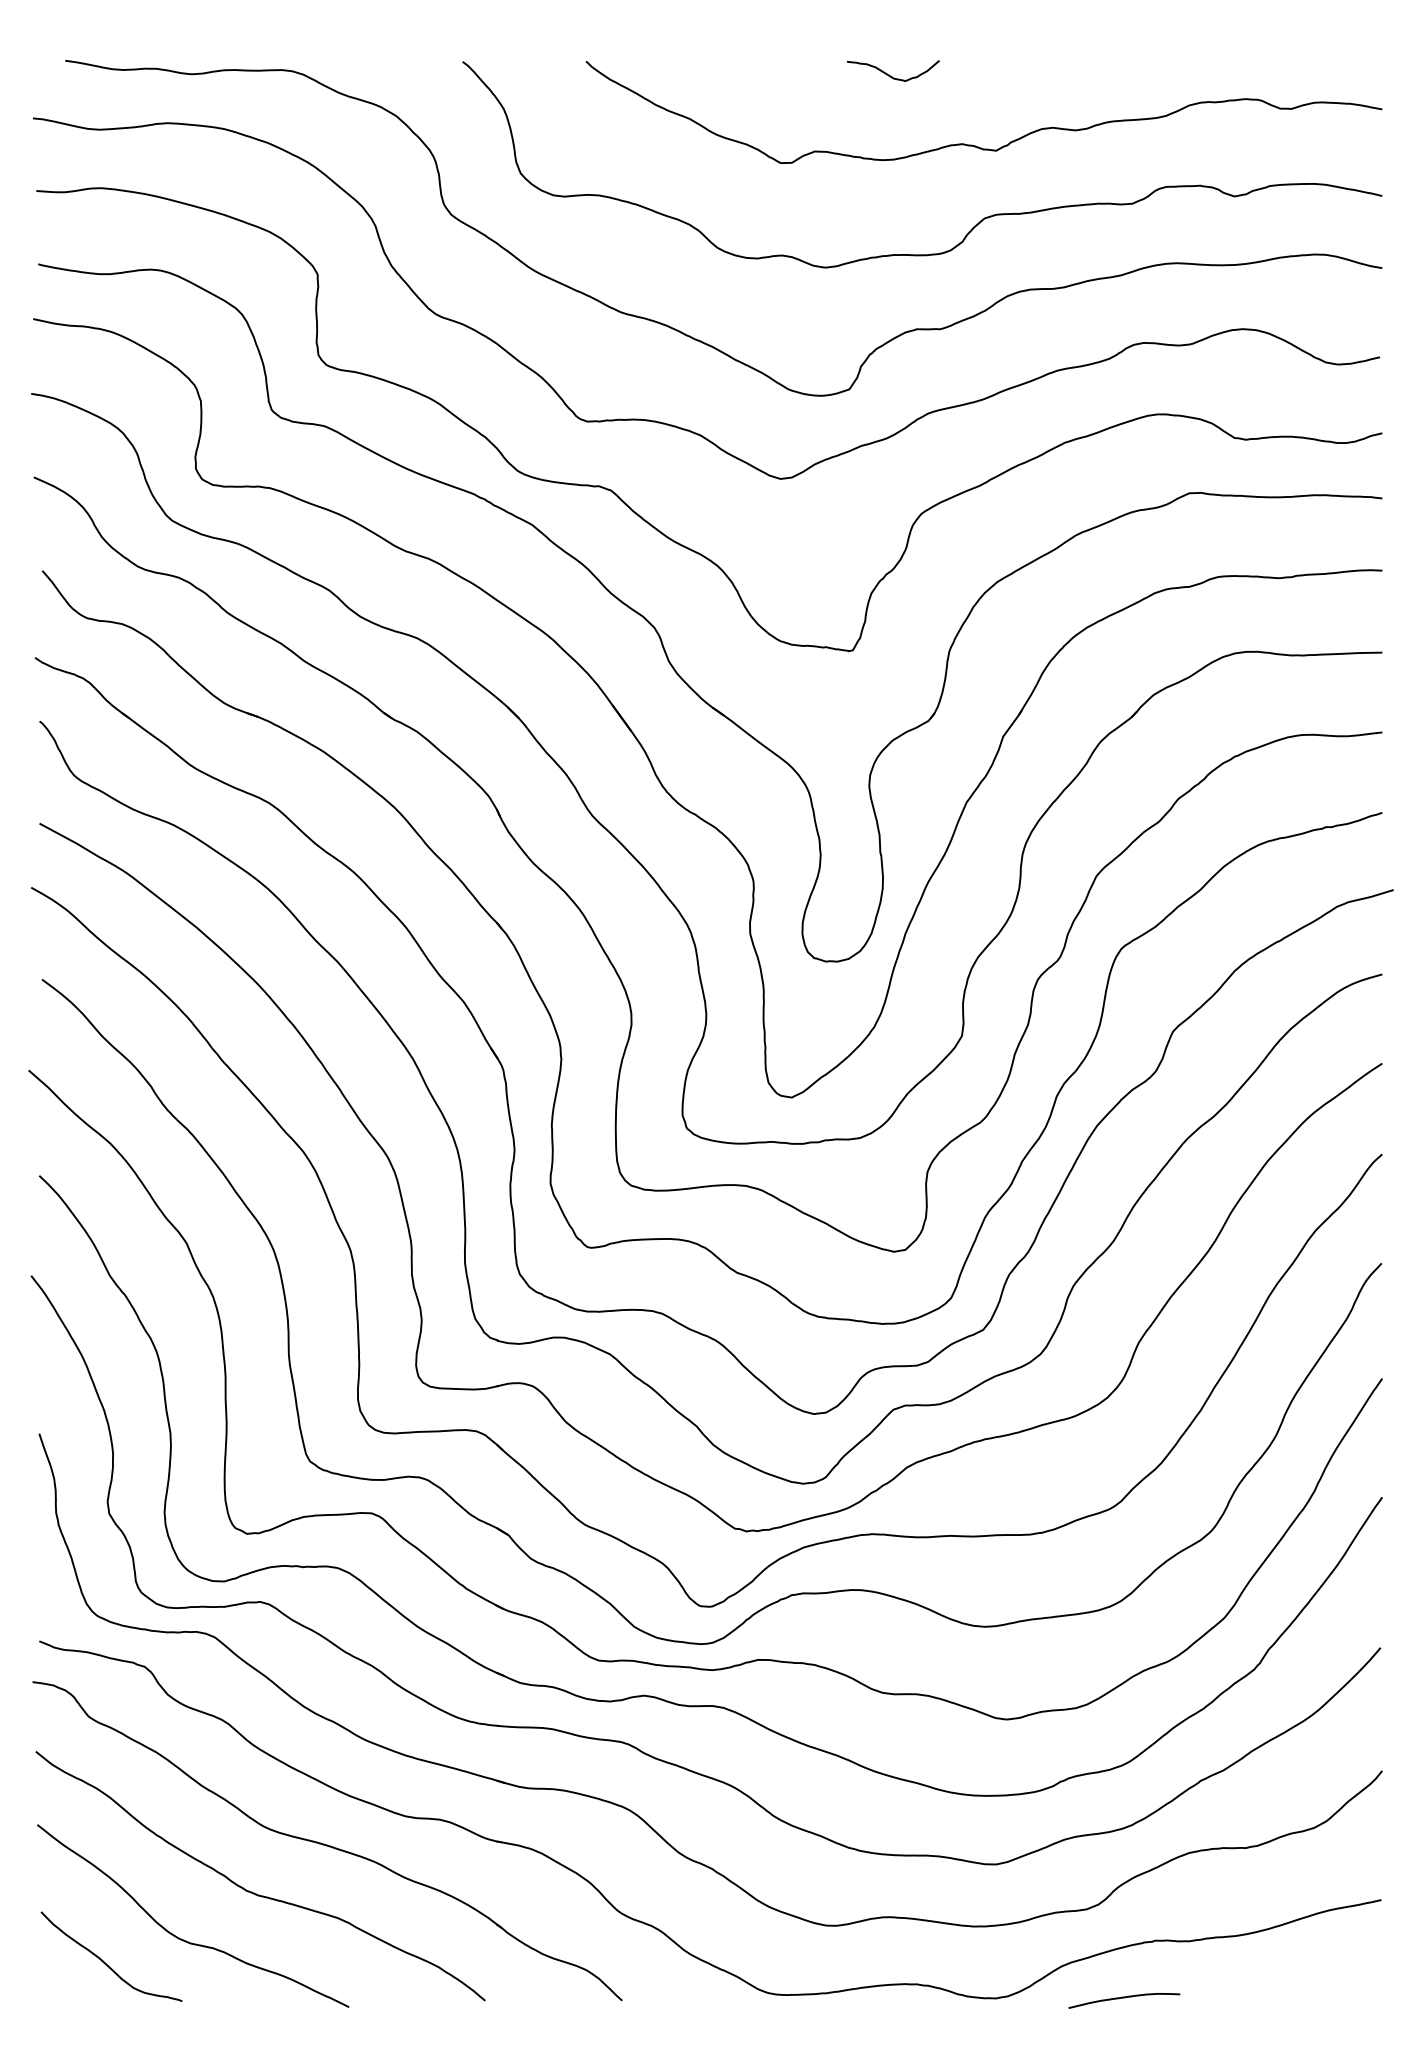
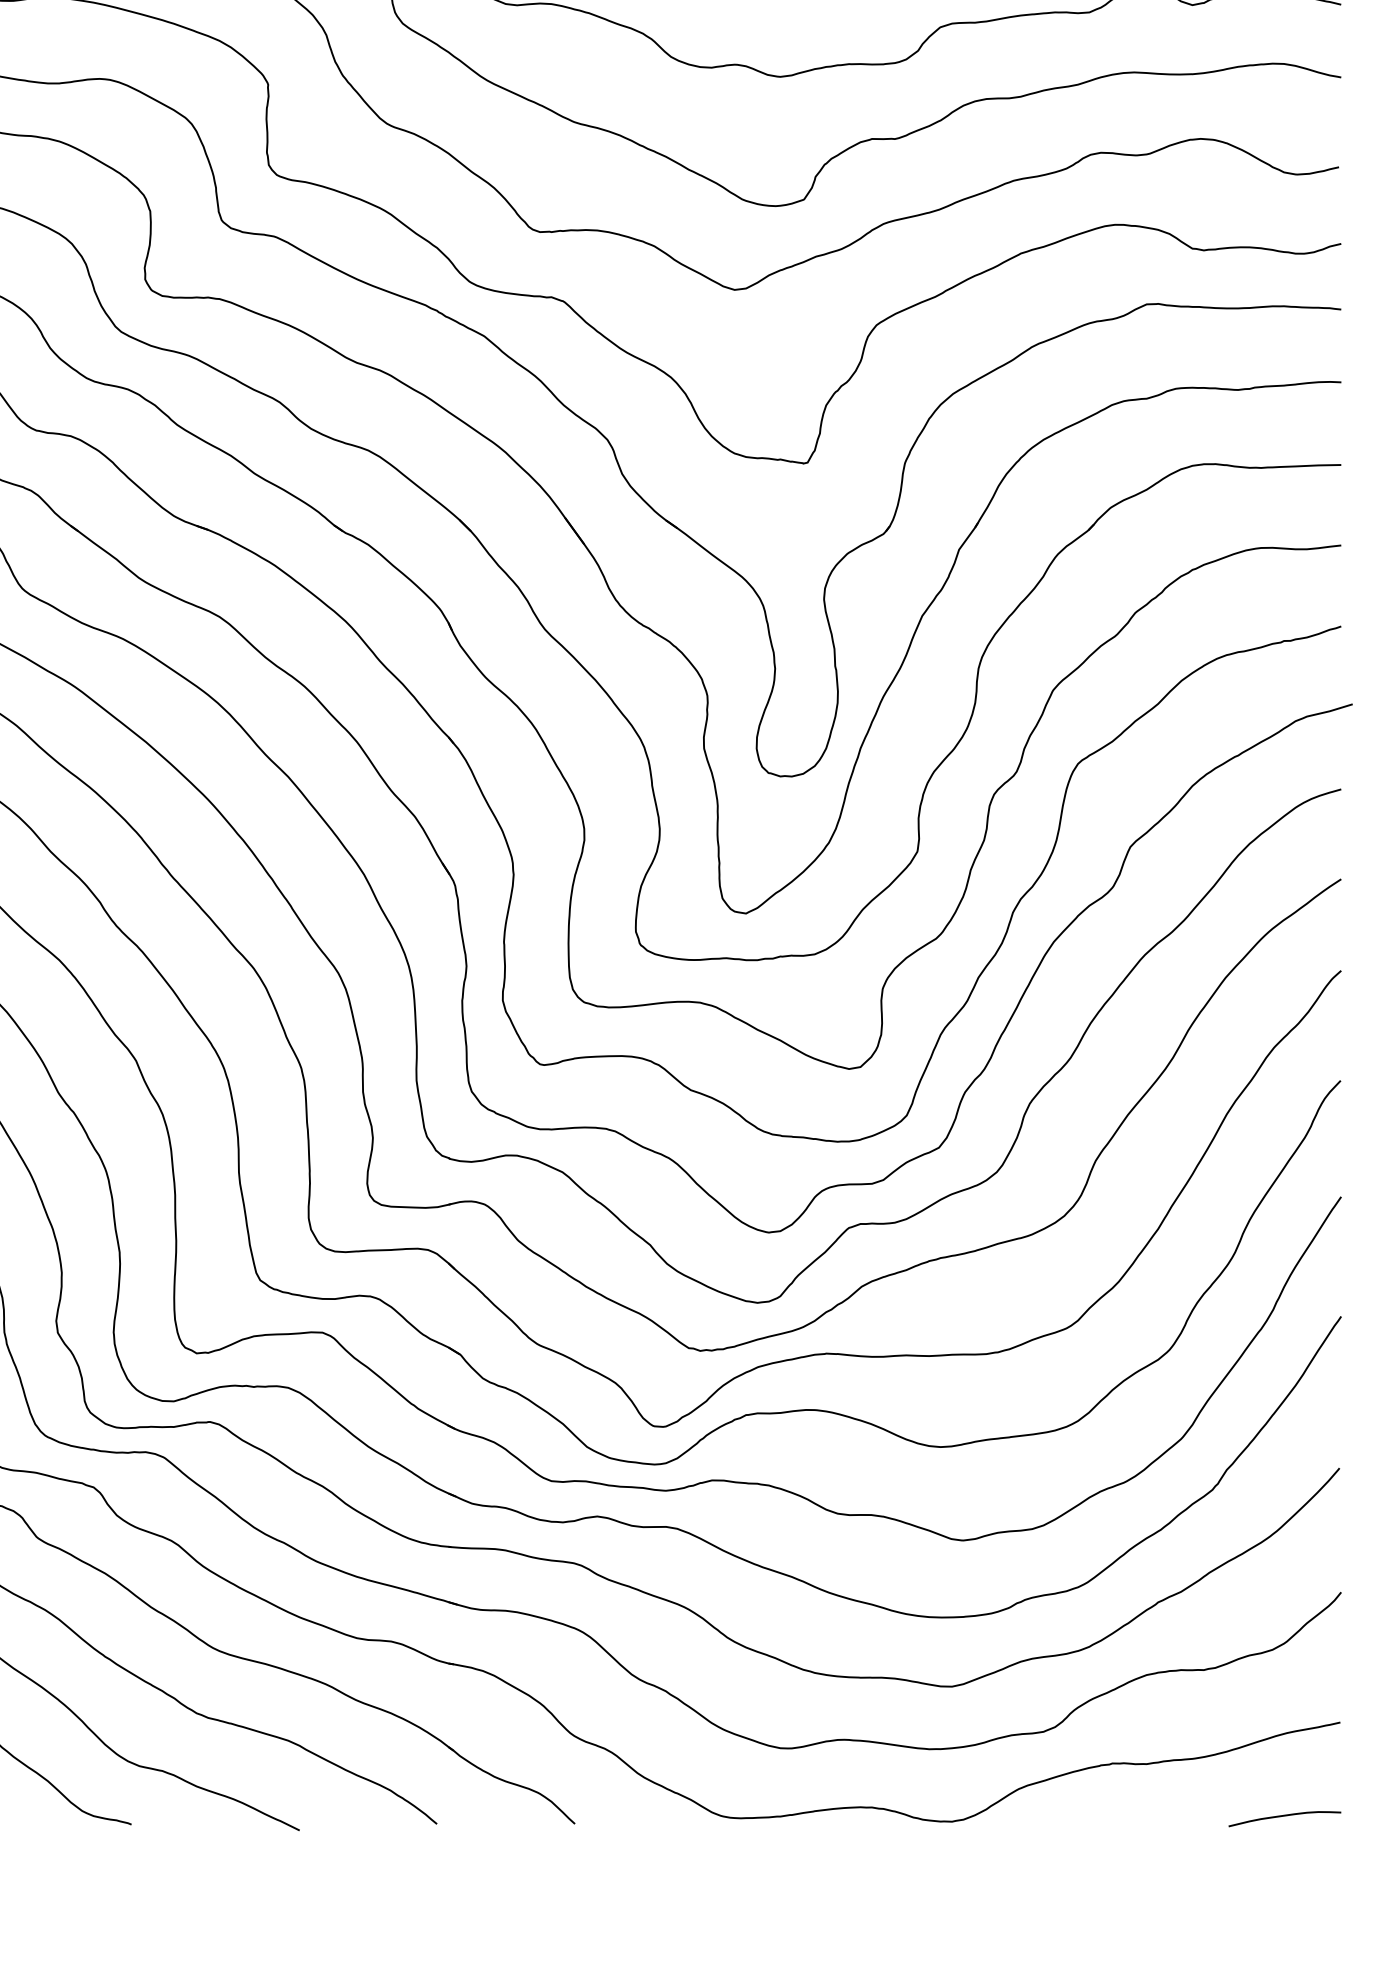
curve: (1124, 1998) -> (1285, 1816), moved

